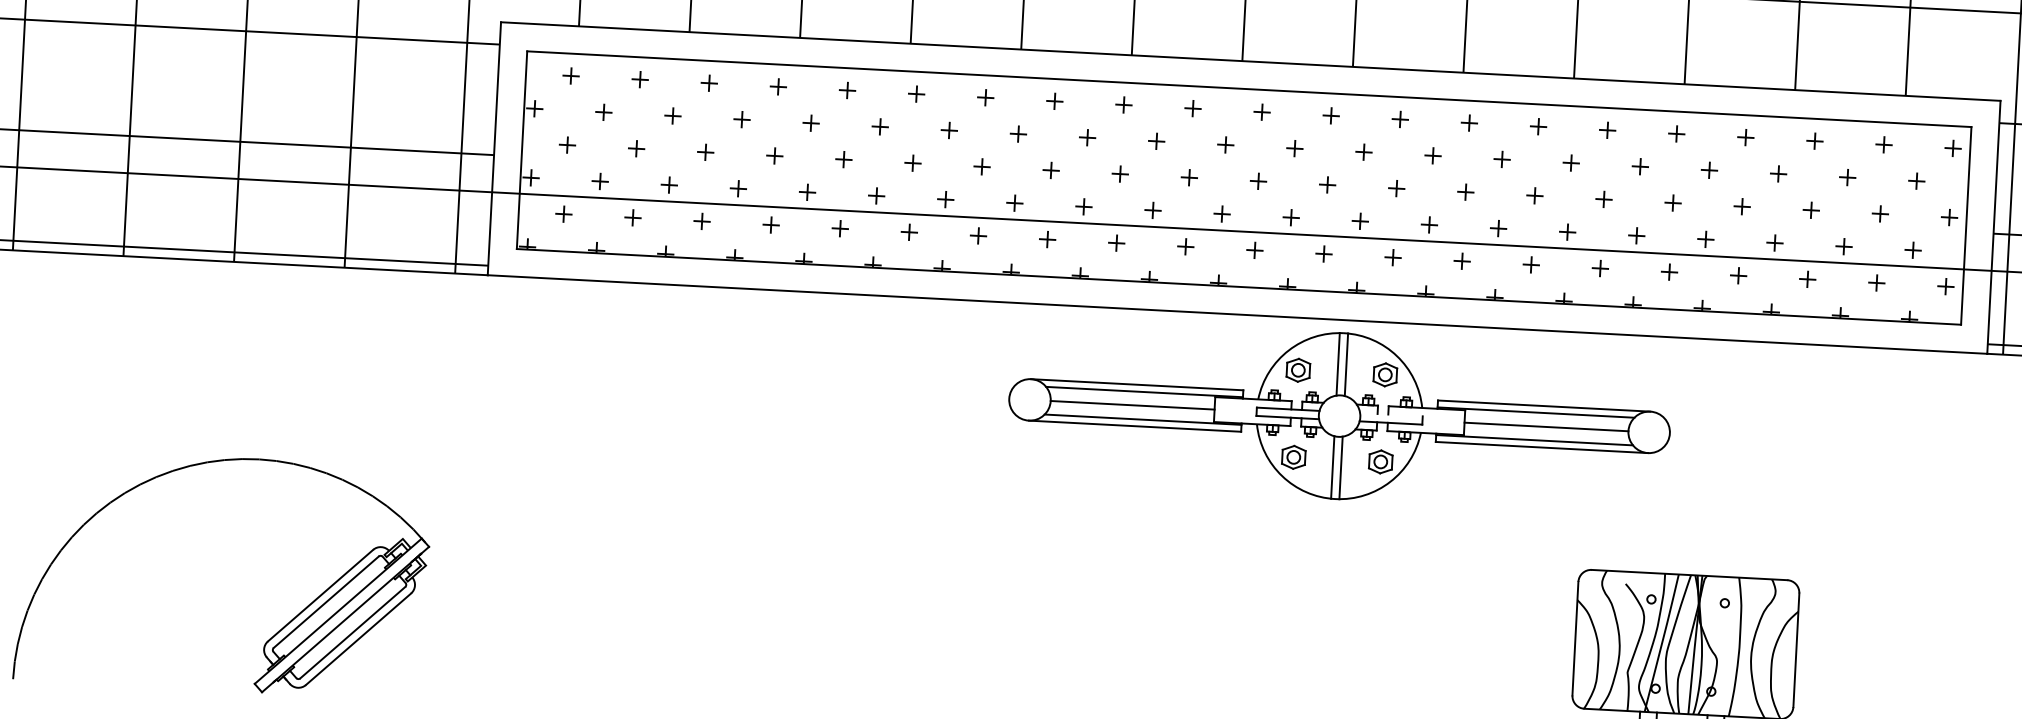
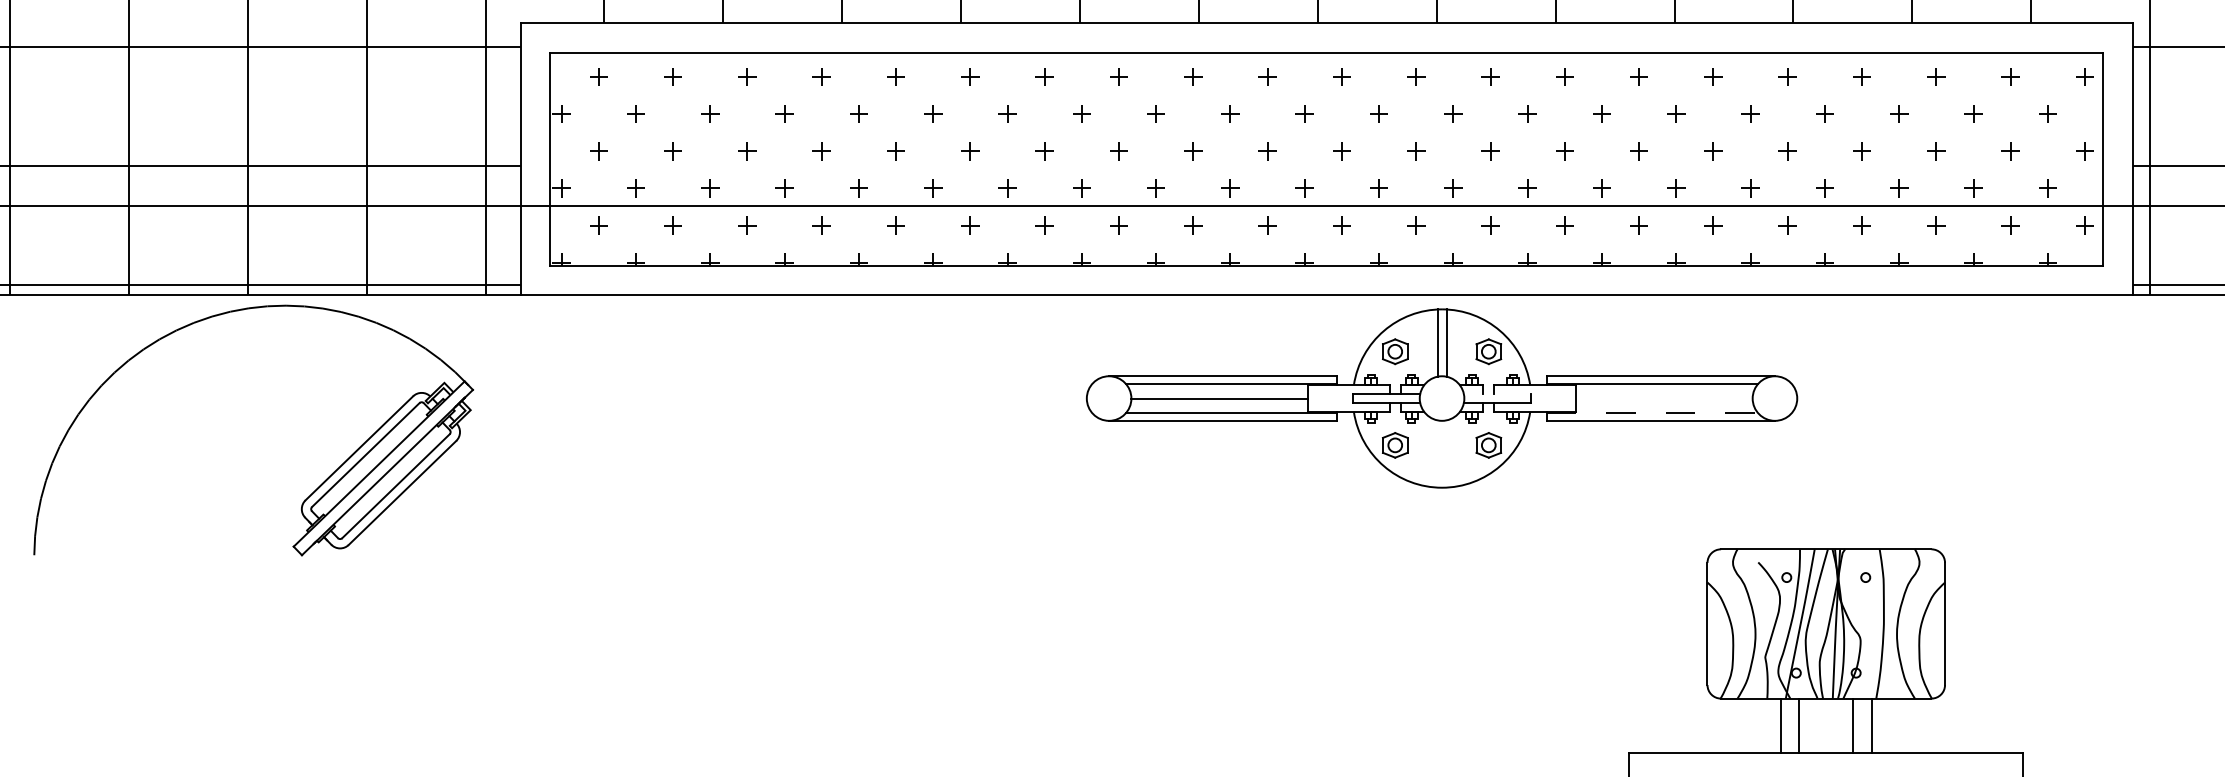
line: (1546, 426) -> (1664, 398), removed
line: (1534, 440) -> (1652, 413), solid -> dashed
line: (1332, 467) -> (1437, 453), removed
line: (1341, 467) -> (1446, 453), removed
part: (276, 632) -> (314, 490), moved

